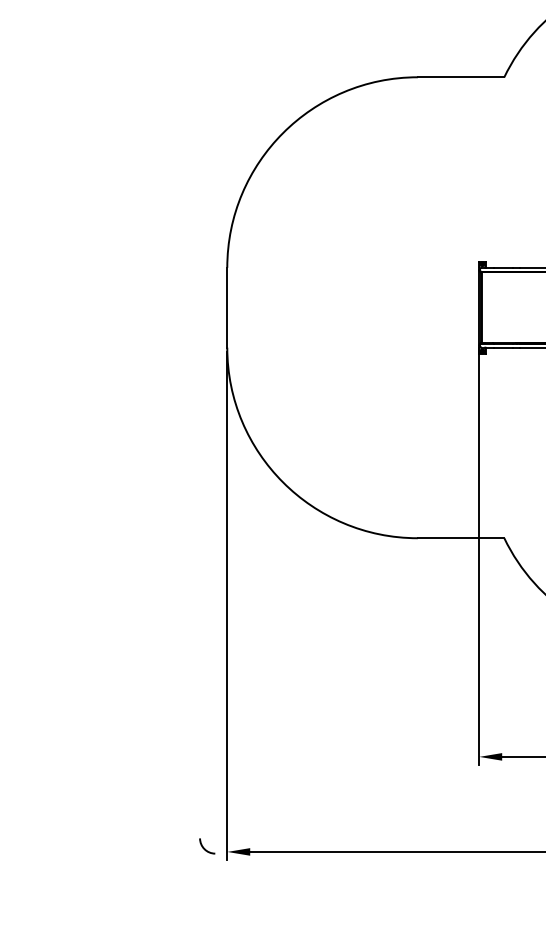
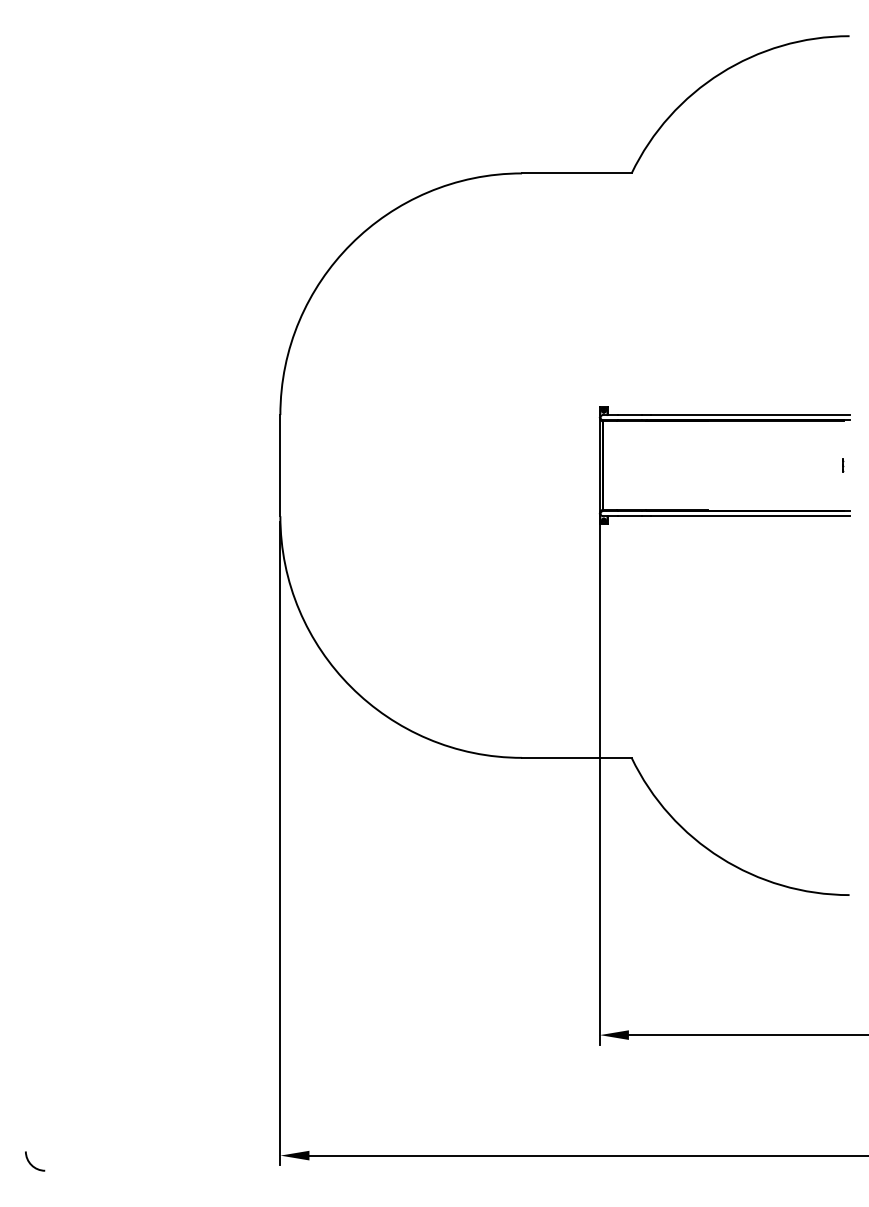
arc: (205, 848) -> (32, 1164), moved

